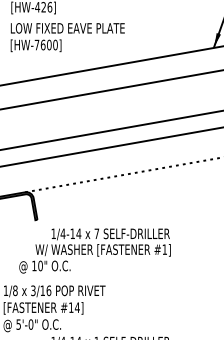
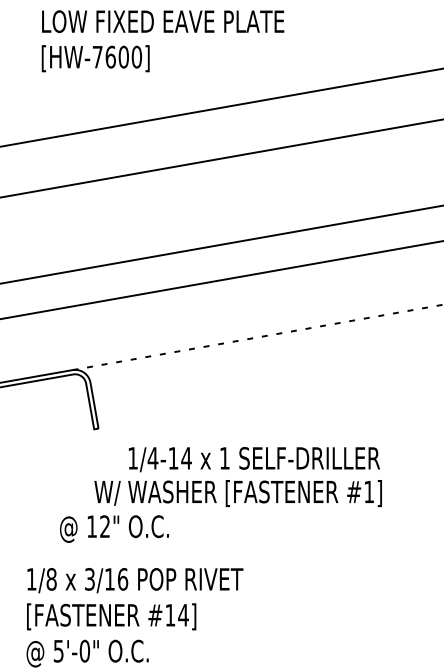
text: (96, 233) -> (224, 457), 7 -> 1
text: (40, 265) -> (105, 525), 10" -> 12"

